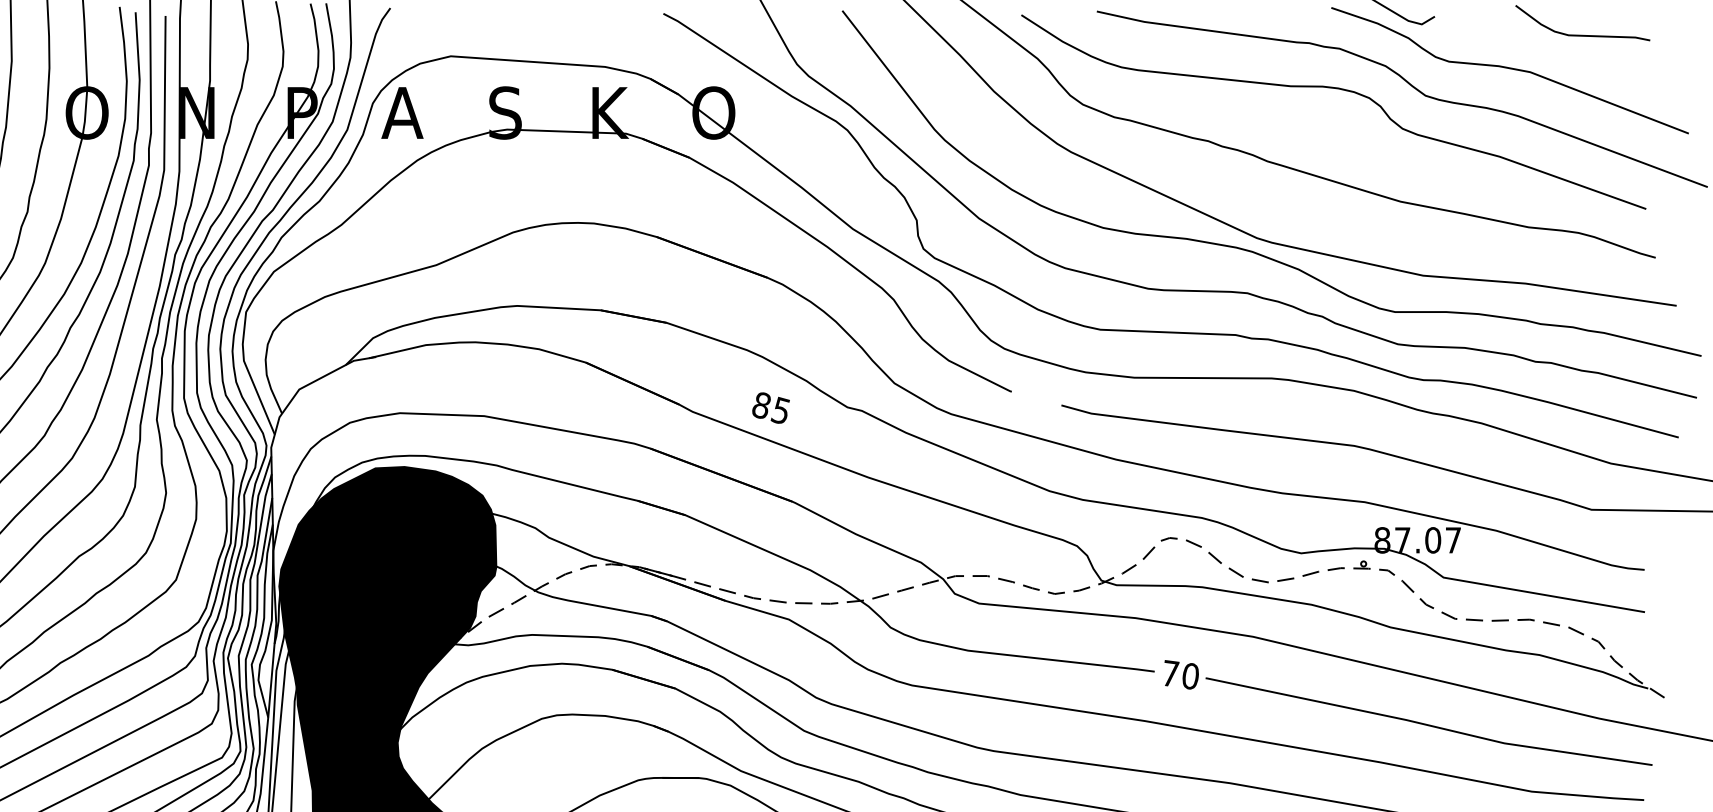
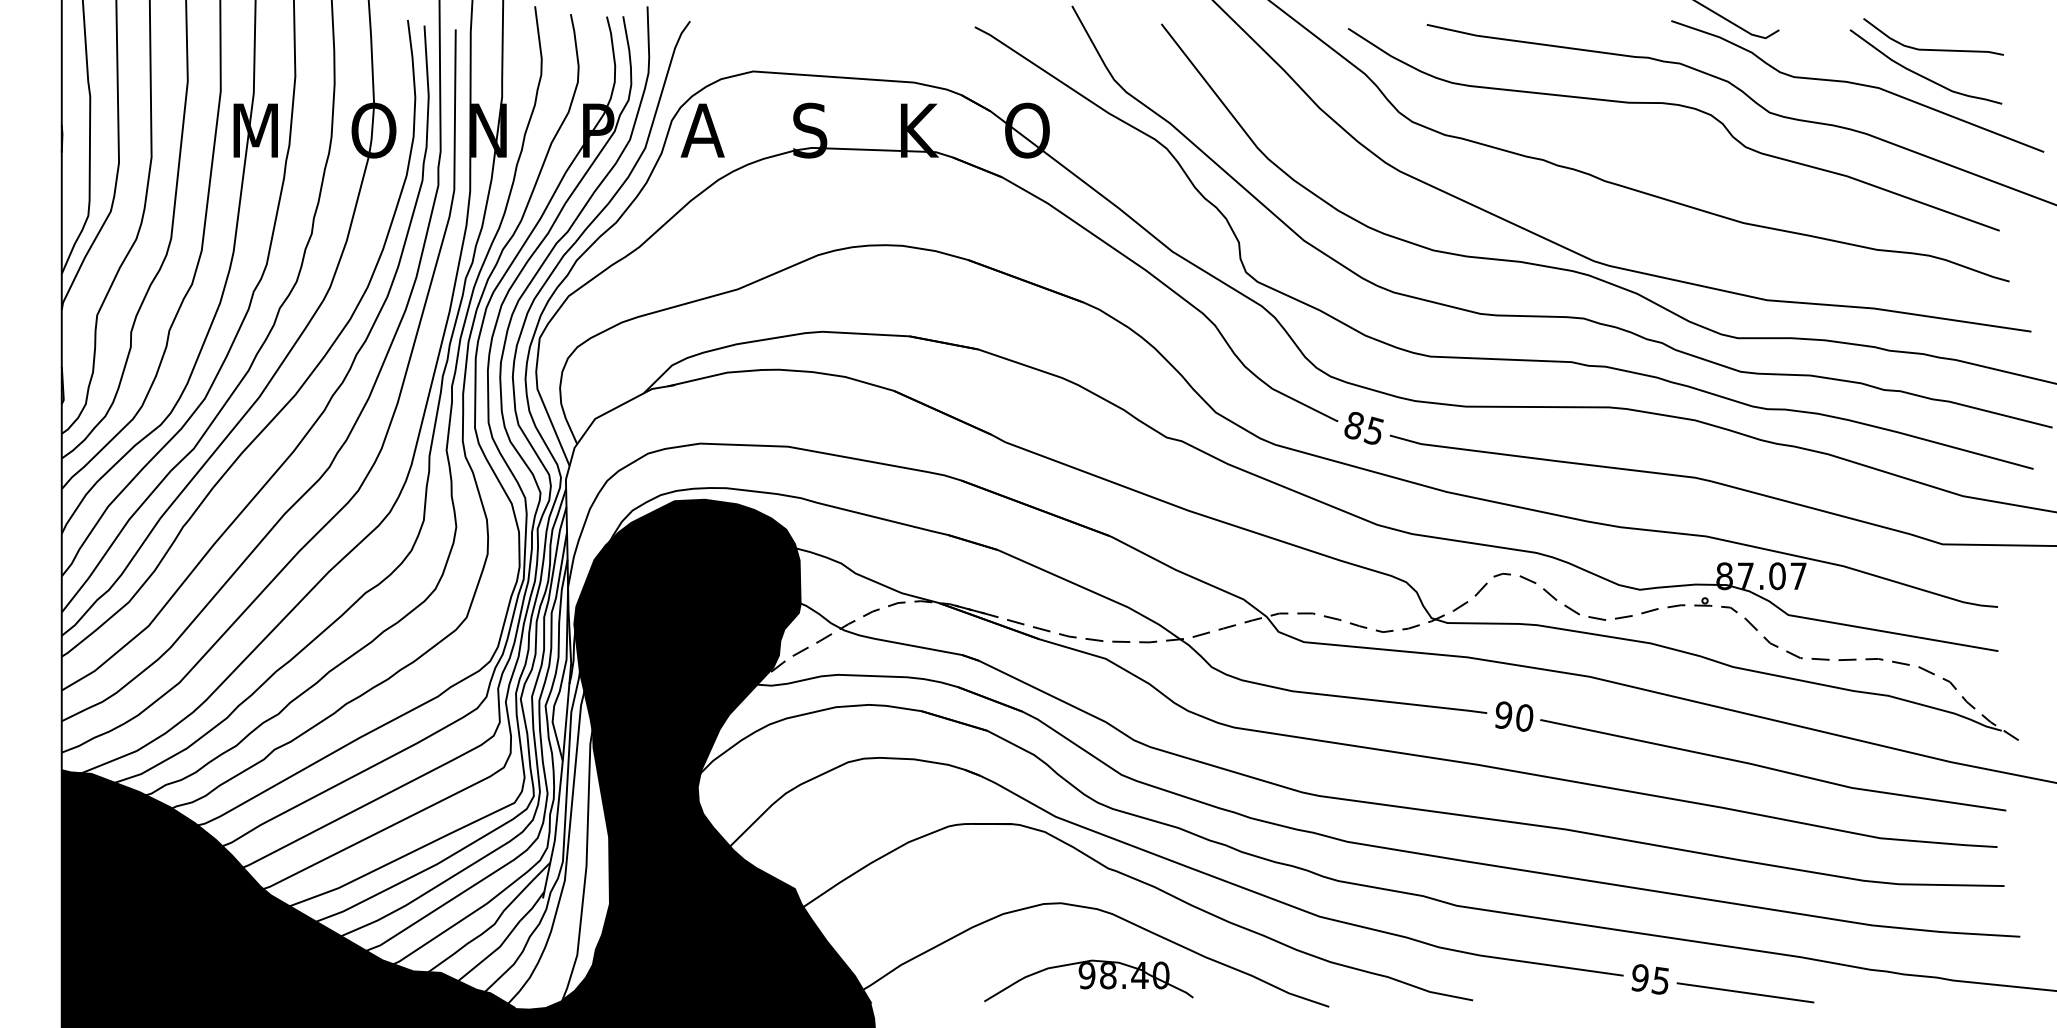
curve: (1570, 59) -> (1920, 74), added
text: (770, 408) -> (1363, 428), moved
text: (1171, 672) -> (1504, 714), 70 -> 90

